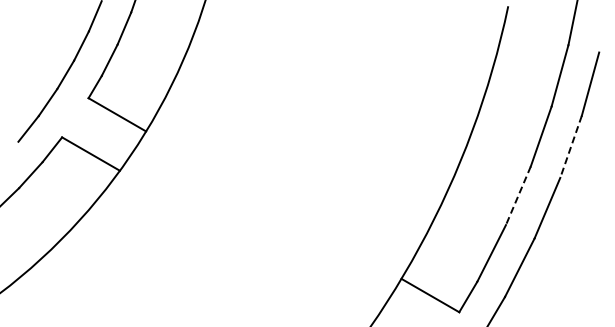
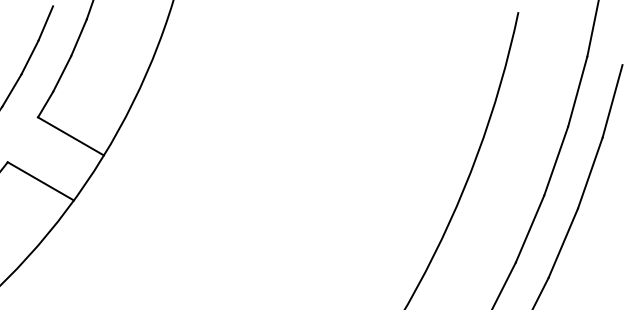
line: (571, 146) -> (590, 172), dashed -> solid
line: (518, 195) -> (530, 228), dashed -> solid

